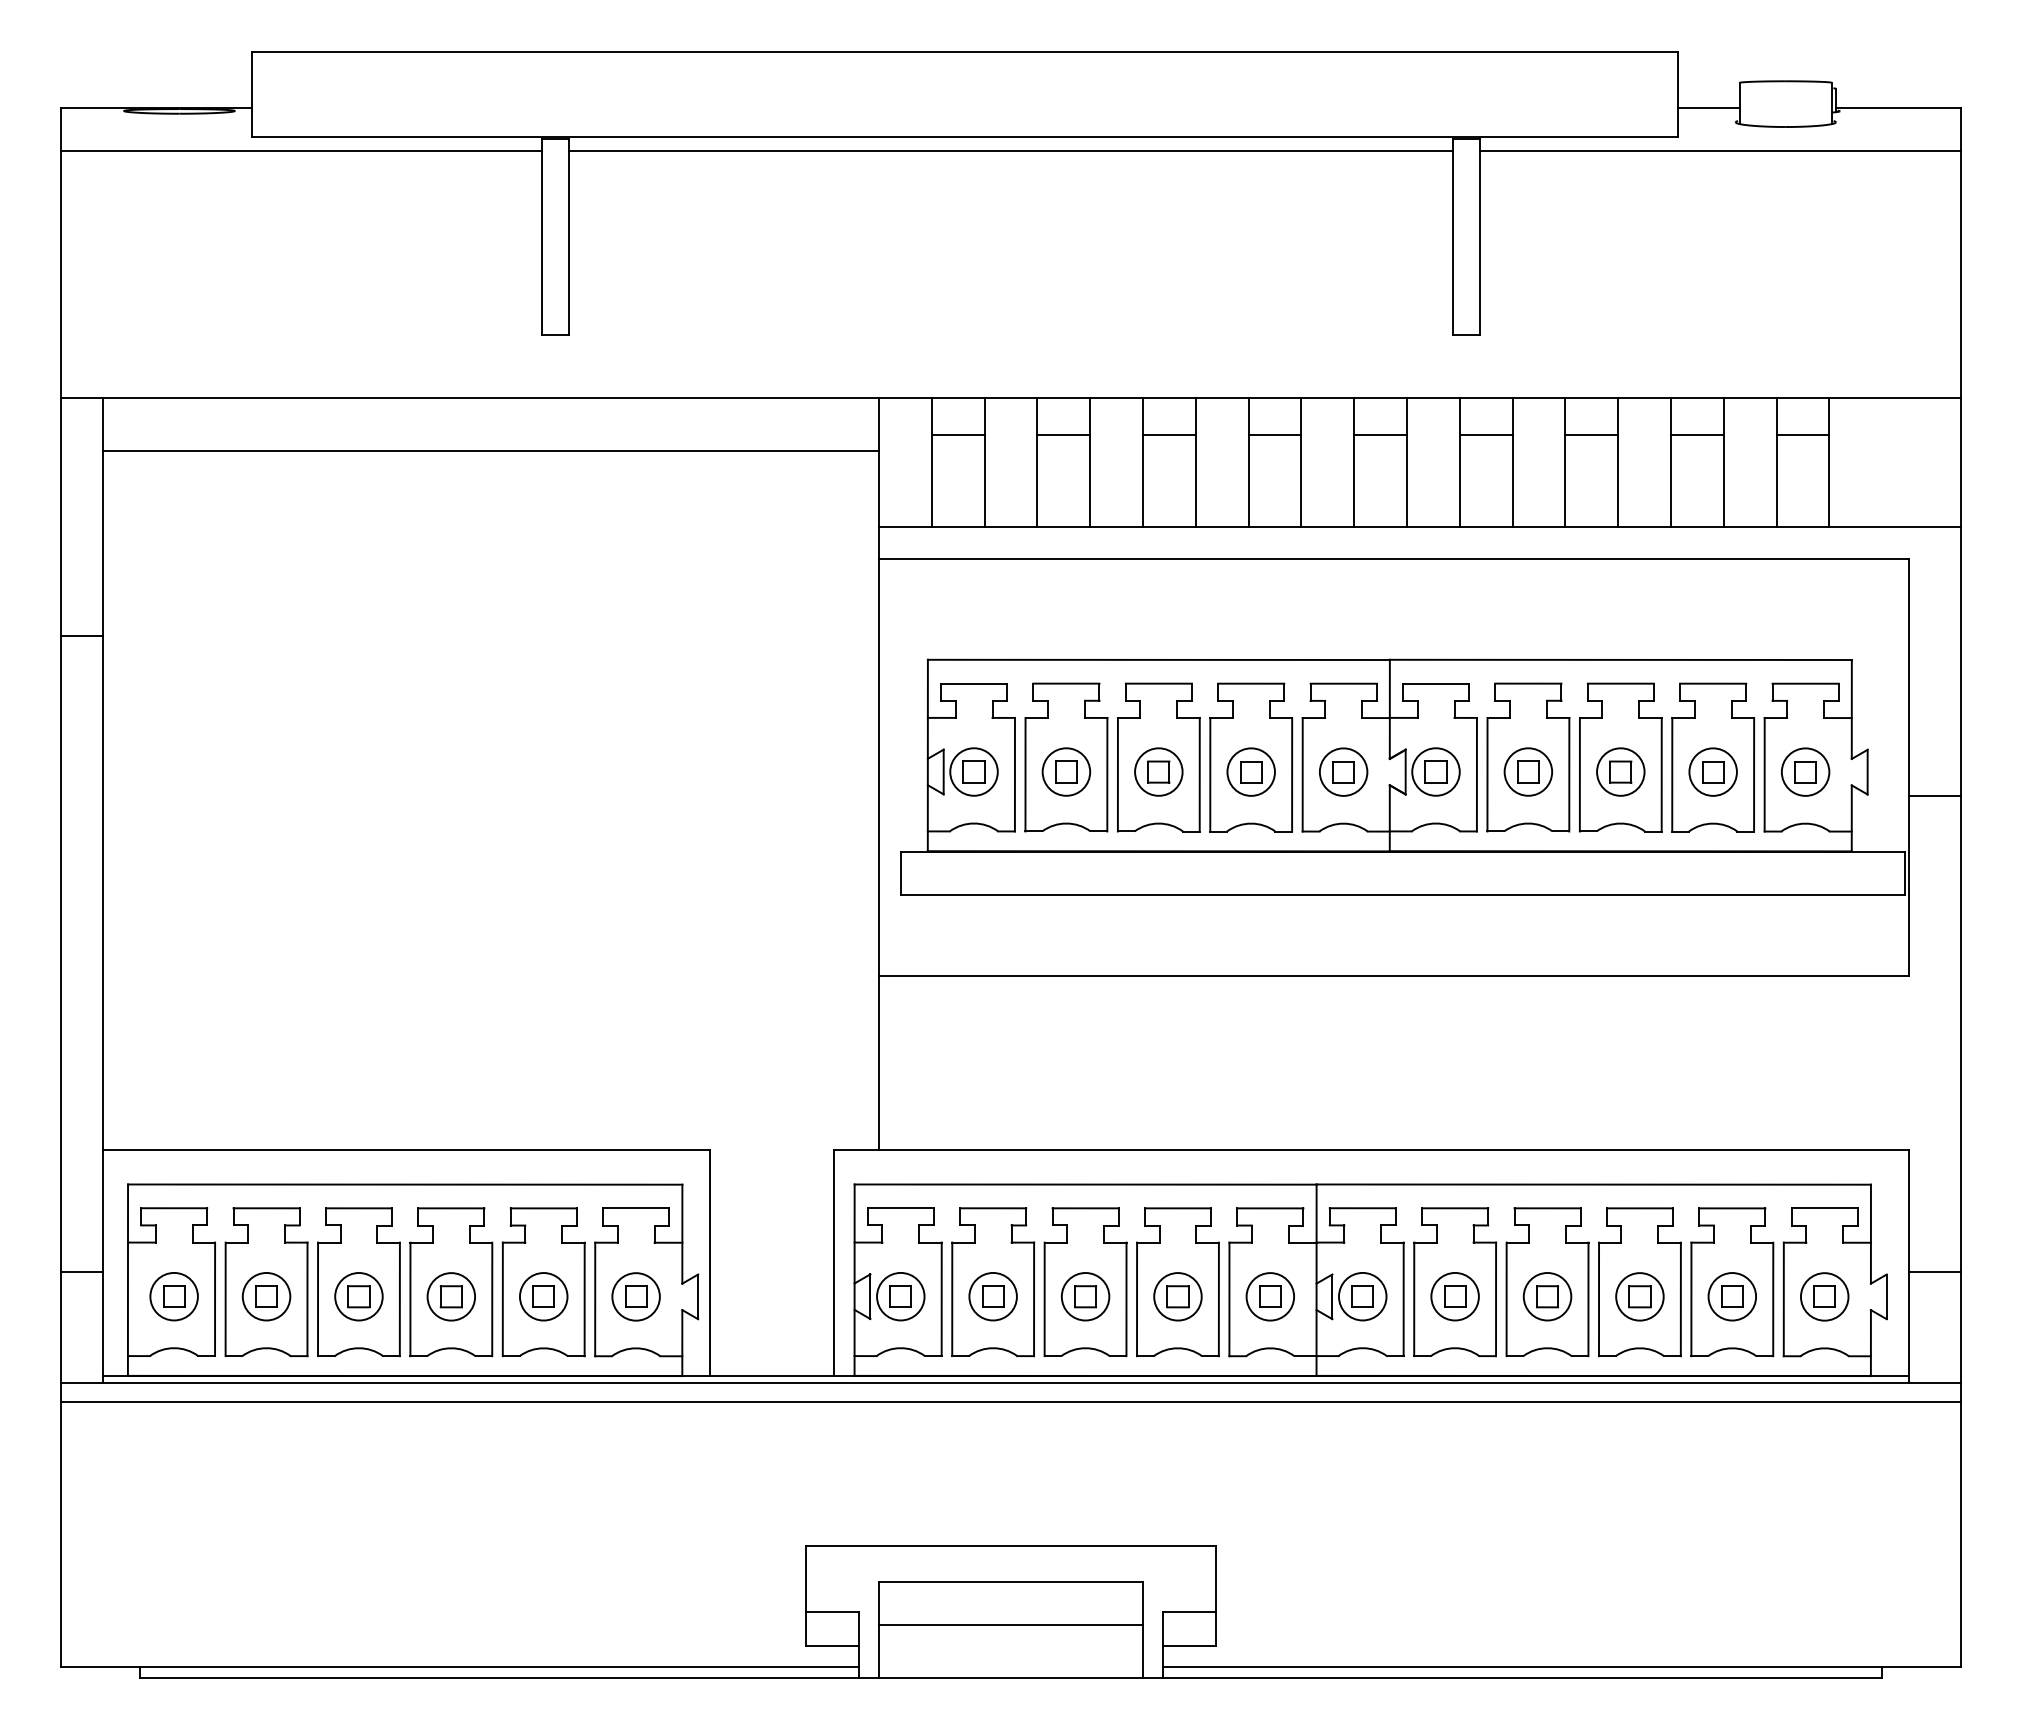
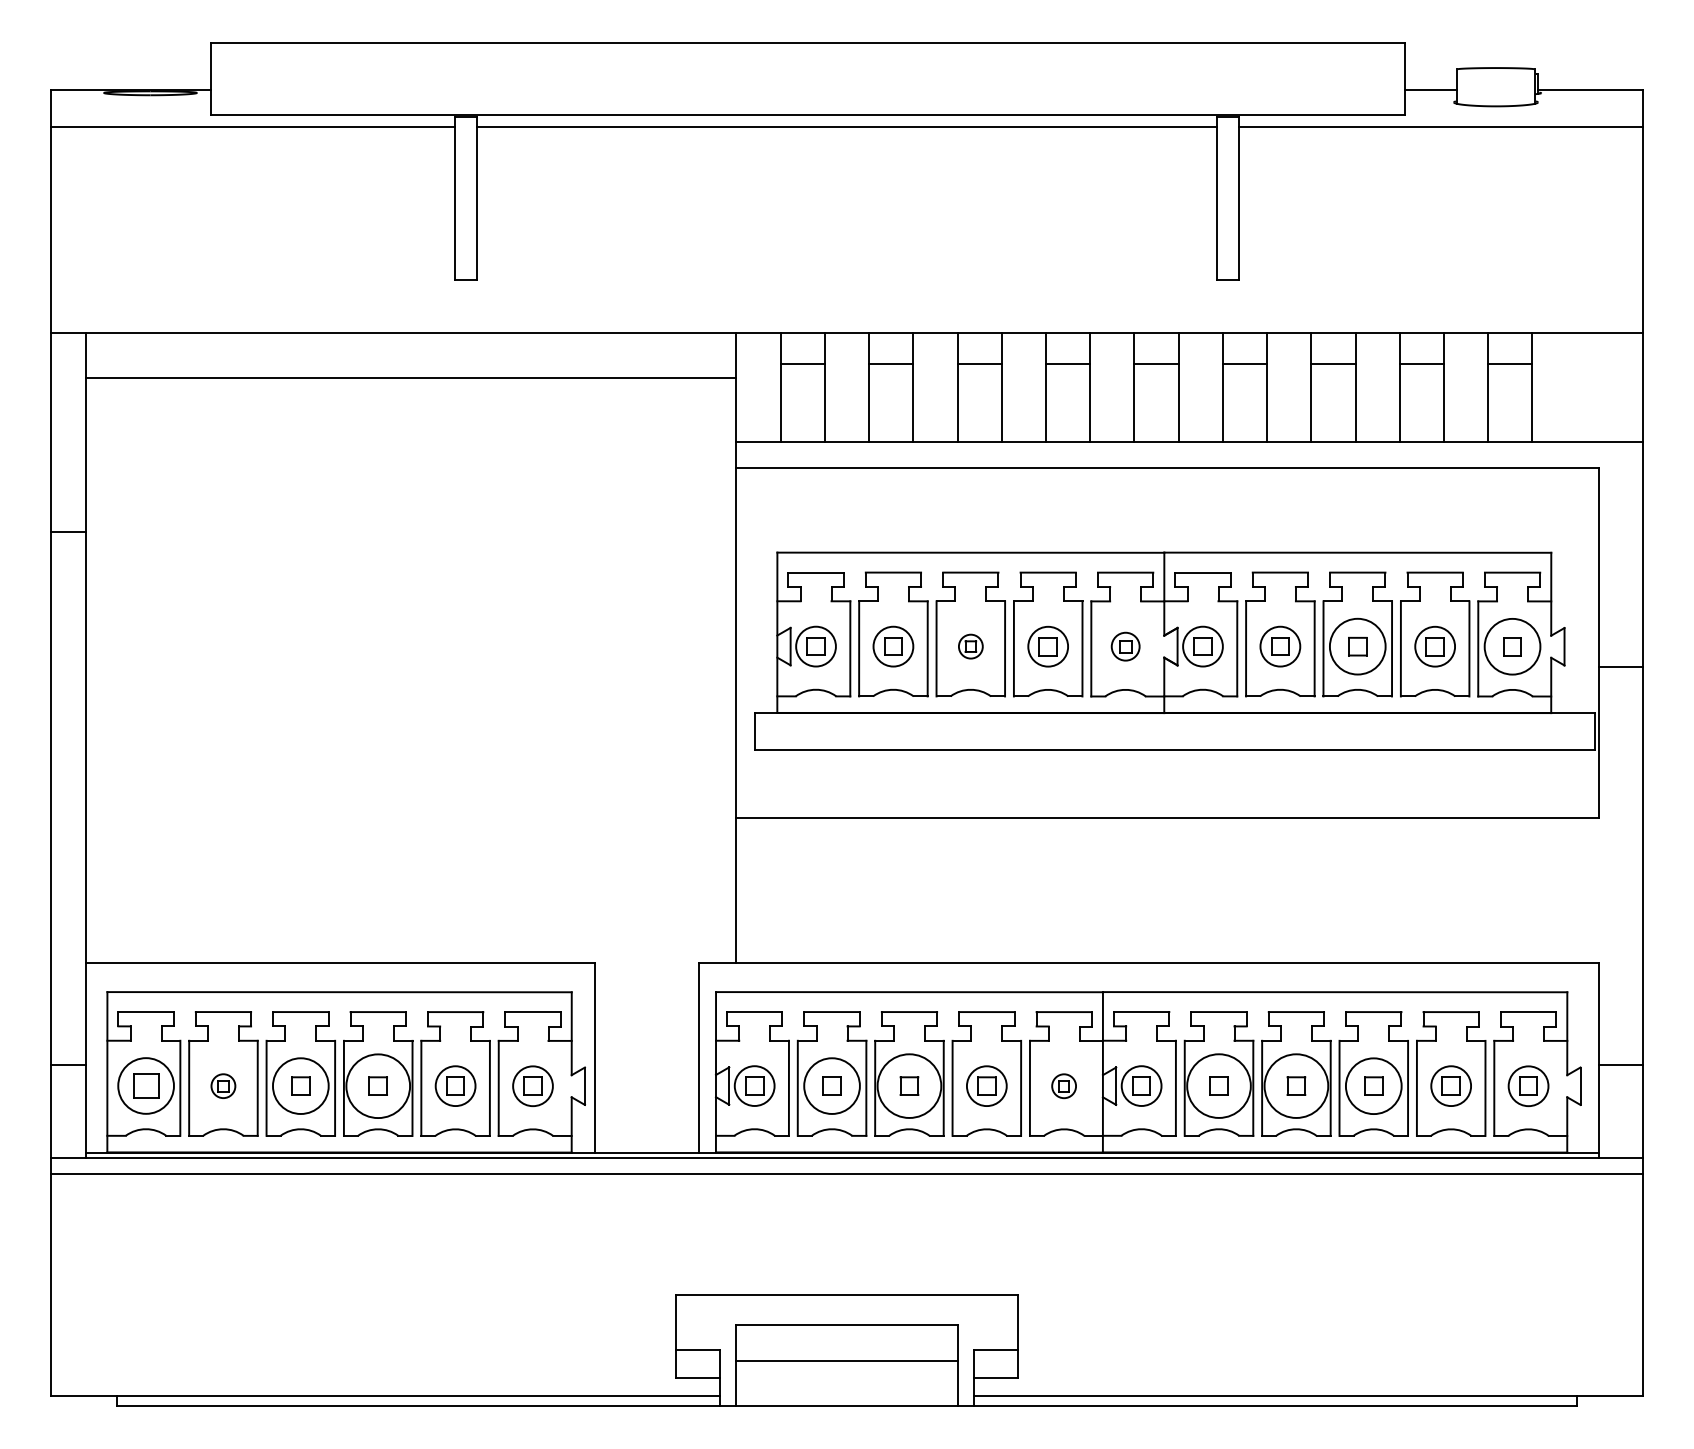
part: (1158, 771) -> (970, 646), size x0.6
part: (1343, 771) -> (1125, 646), size x0.7
circle: (1620, 771) -> (1357, 646), size x1.4
circle: (1805, 771) -> (1512, 646), size x1.4
part: (173, 1296) -> (145, 1085), size x1.4
part: (266, 1296) -> (223, 1085), size x0.6
circle: (358, 1296) -> (300, 1085), size x1.4
circle: (451, 1296) -> (378, 1085), size x1.6
circle: (992, 1296) -> (831, 1085), size x1.4
circle: (1085, 1296) -> (909, 1085), size x1.6
part: (1269, 1296) -> (1063, 1085), size x0.6
circle: (1454, 1296) -> (1218, 1085), size x1.6
circle: (1547, 1296) -> (1296, 1085), size x1.6
circle: (1639, 1296) -> (1373, 1085), size x1.4

